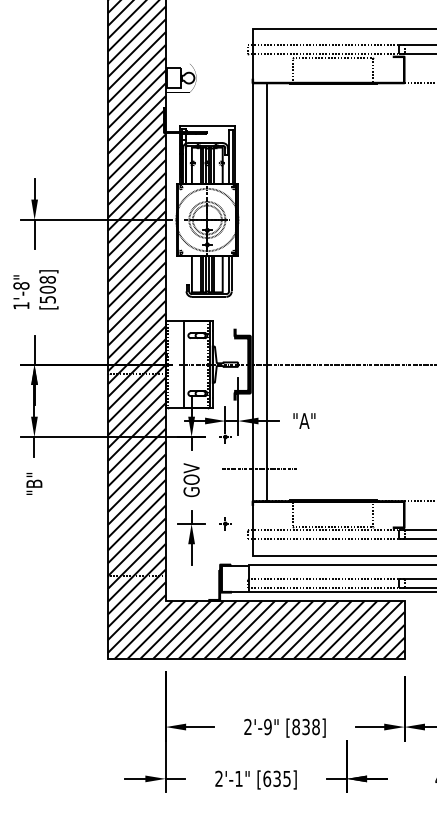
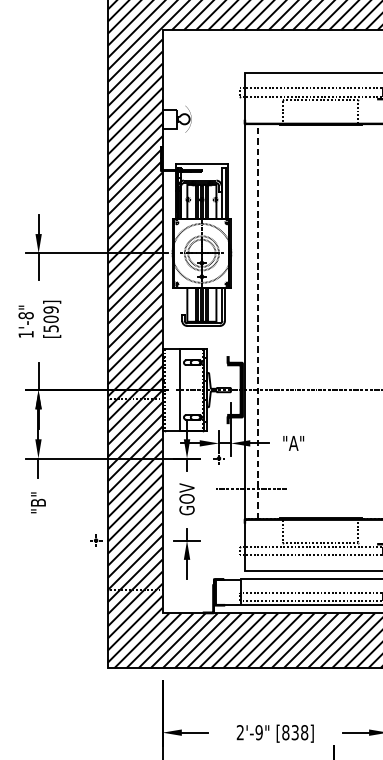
text: (47, 279) -> (50, 309), [508] -> [509]
line: (267, 292) -> (258, 321), solid -> dashed
part: (225, 523) -> (96, 540), moved

